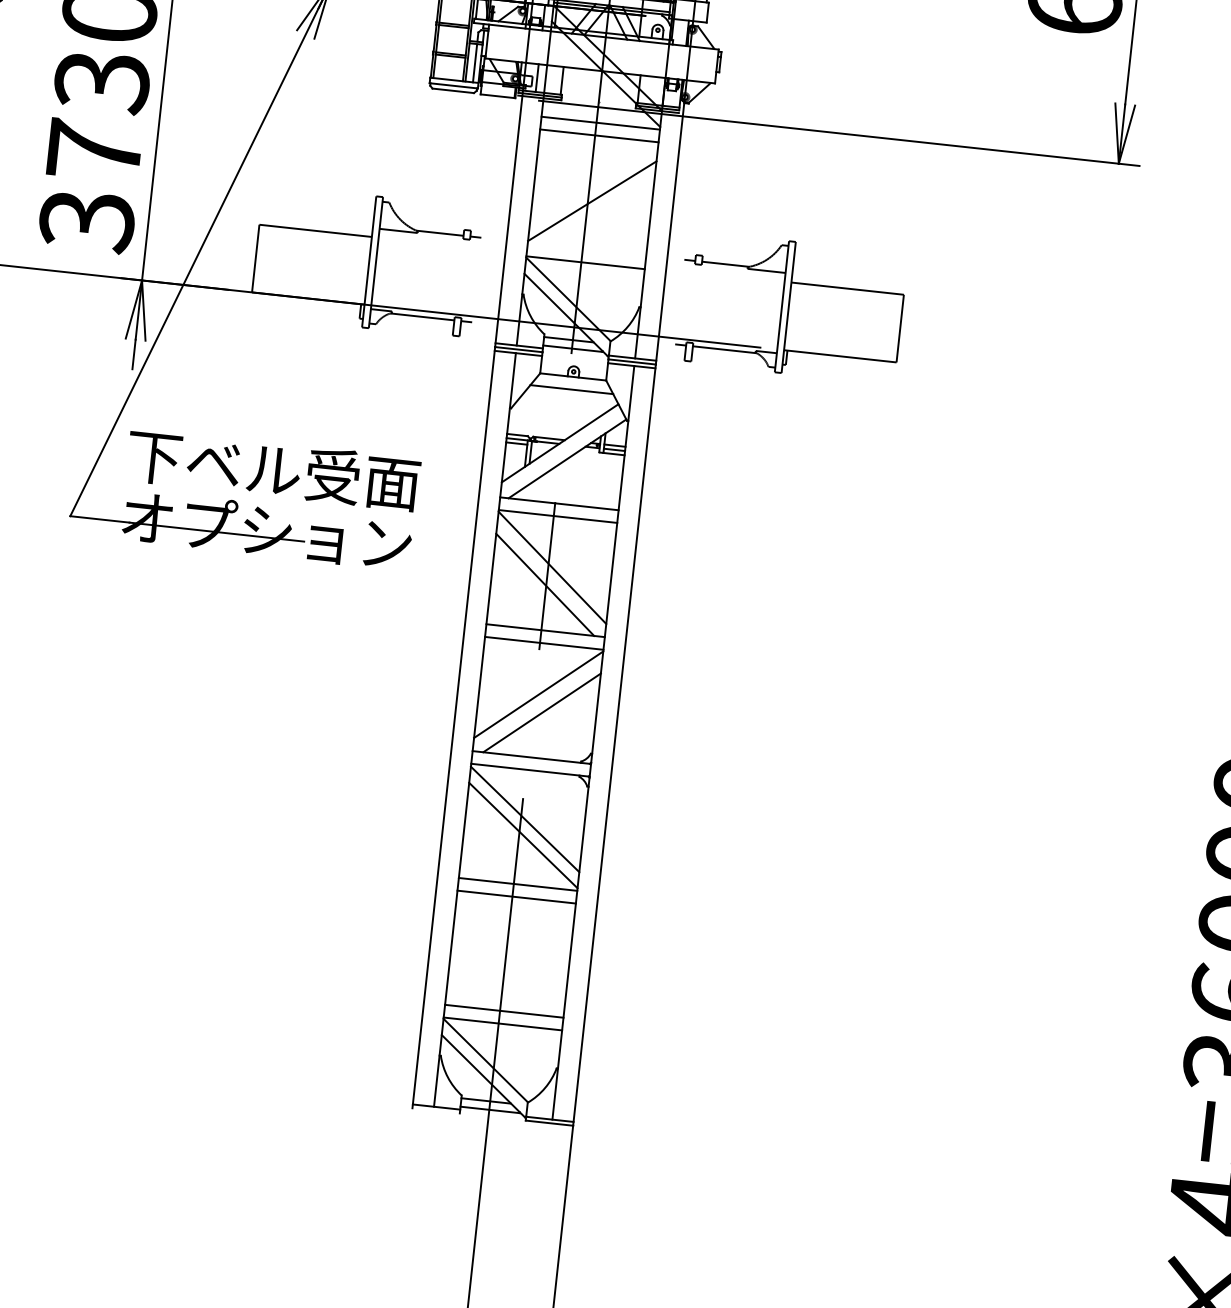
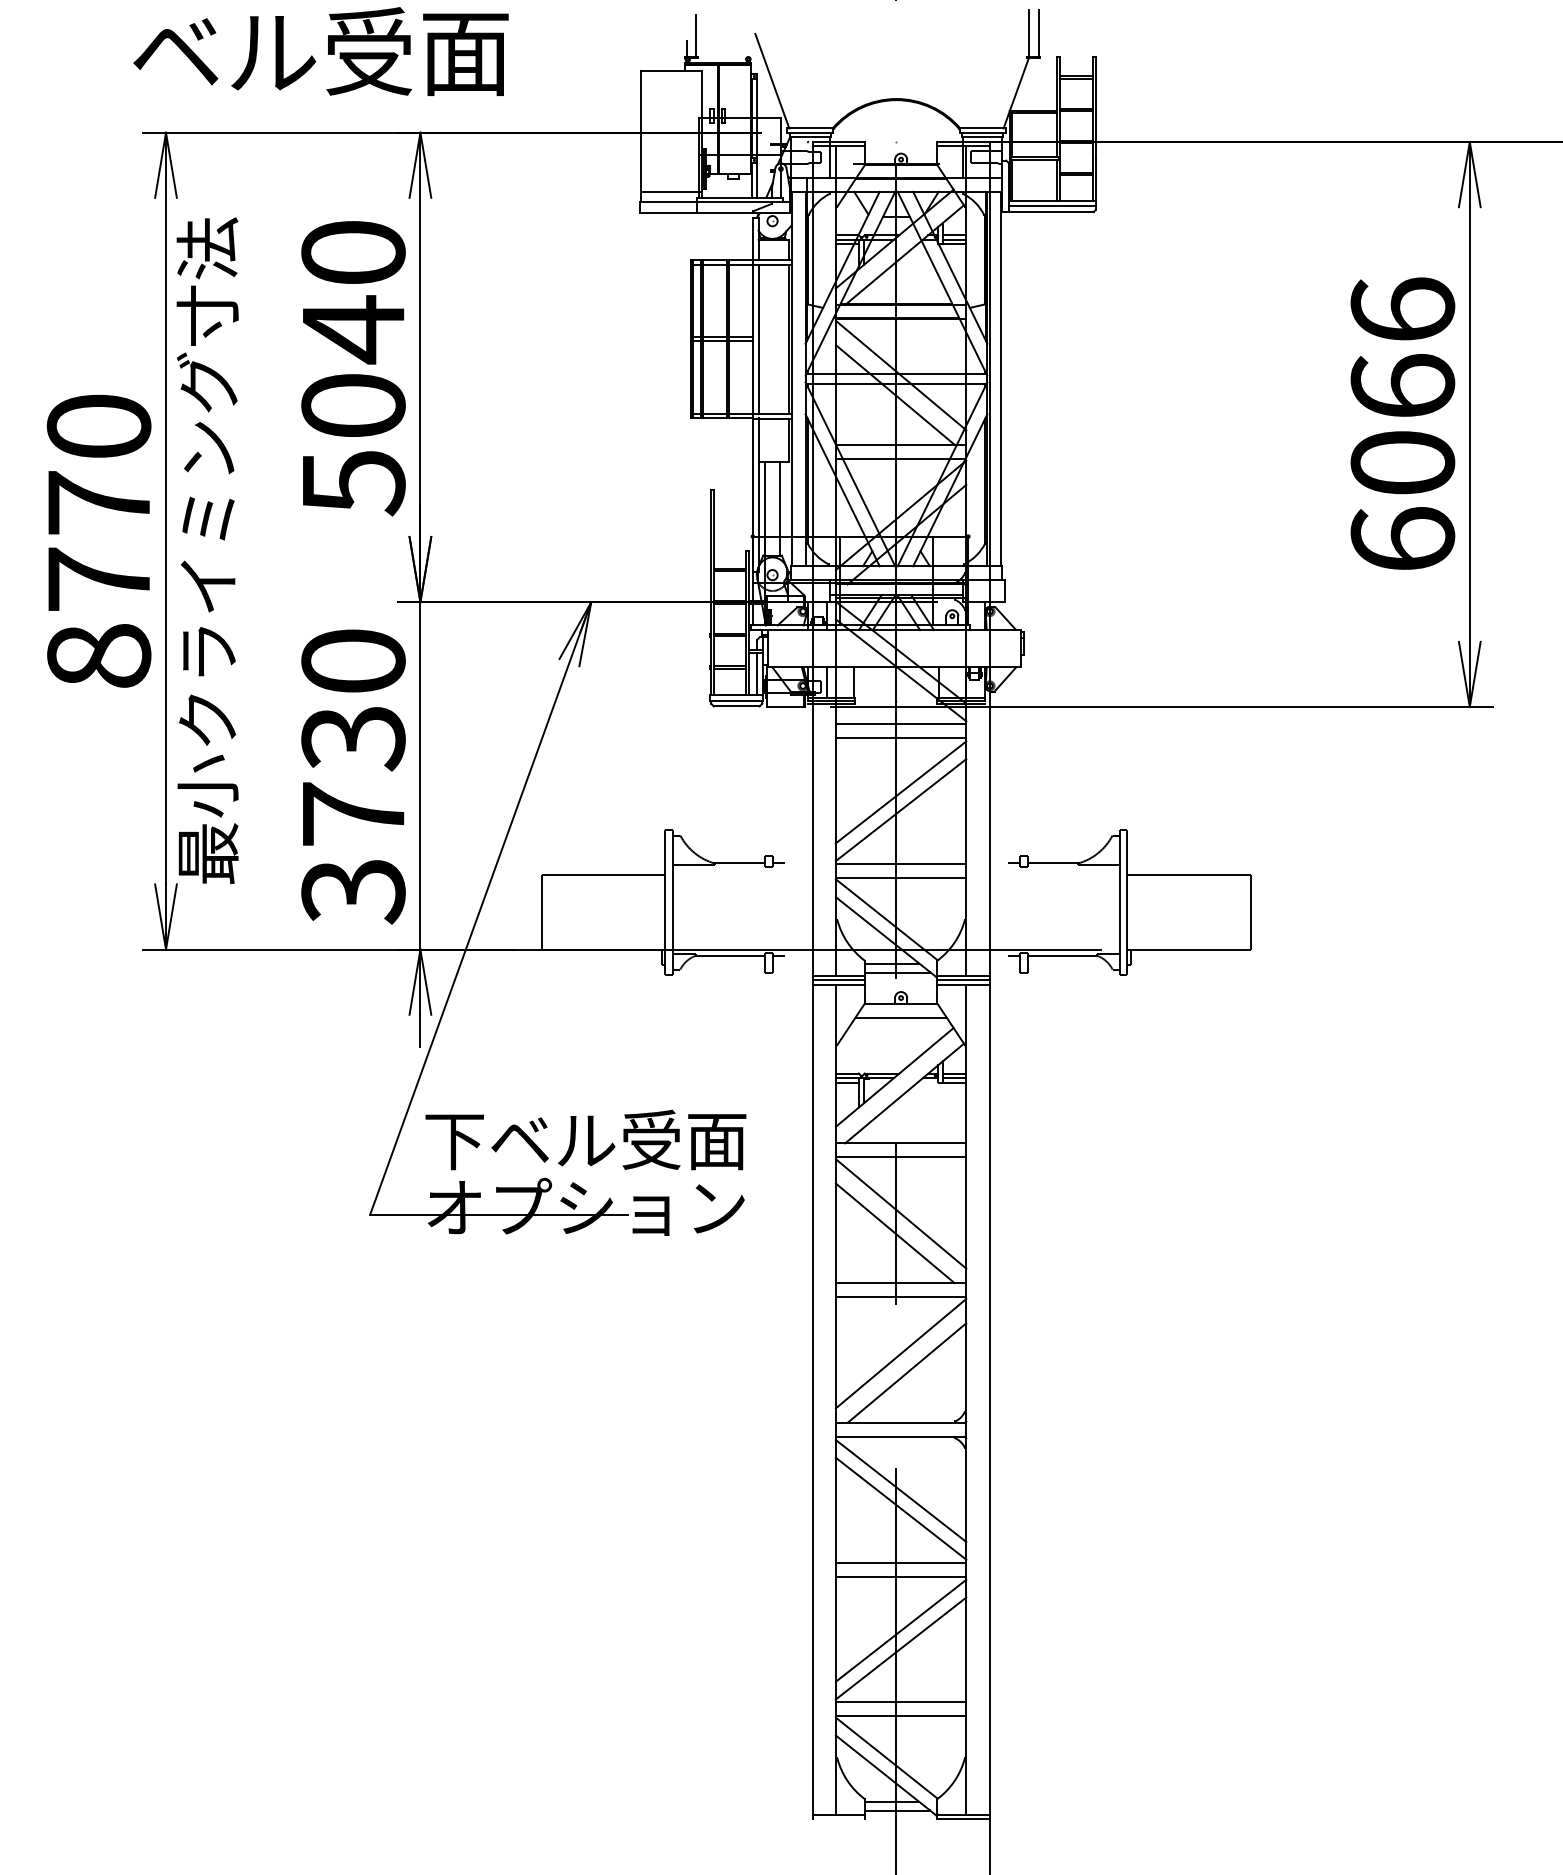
line: (593, 185) -> (900, 792), added
line: (586, 249) -> (900, 863), added
line: (510, 946) -> (900, 1630), added
line: (509, 962) -> (900, 1648), added

